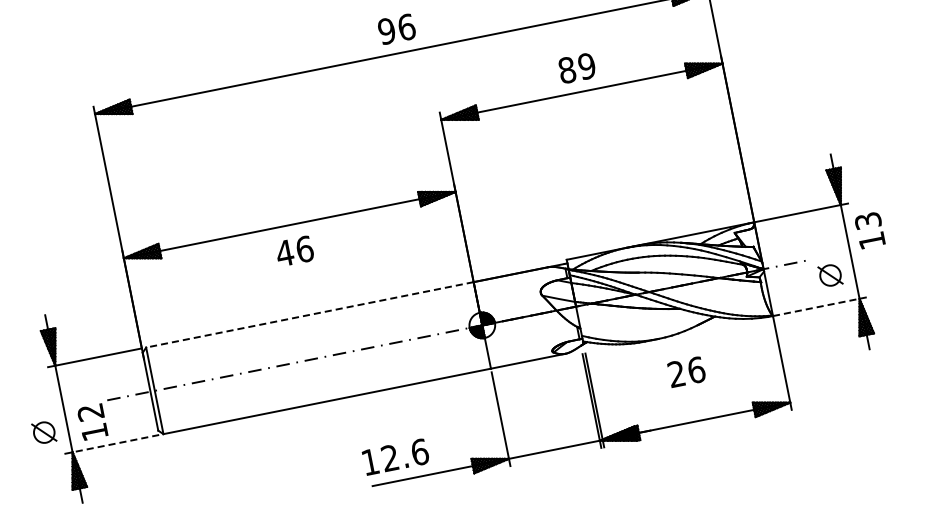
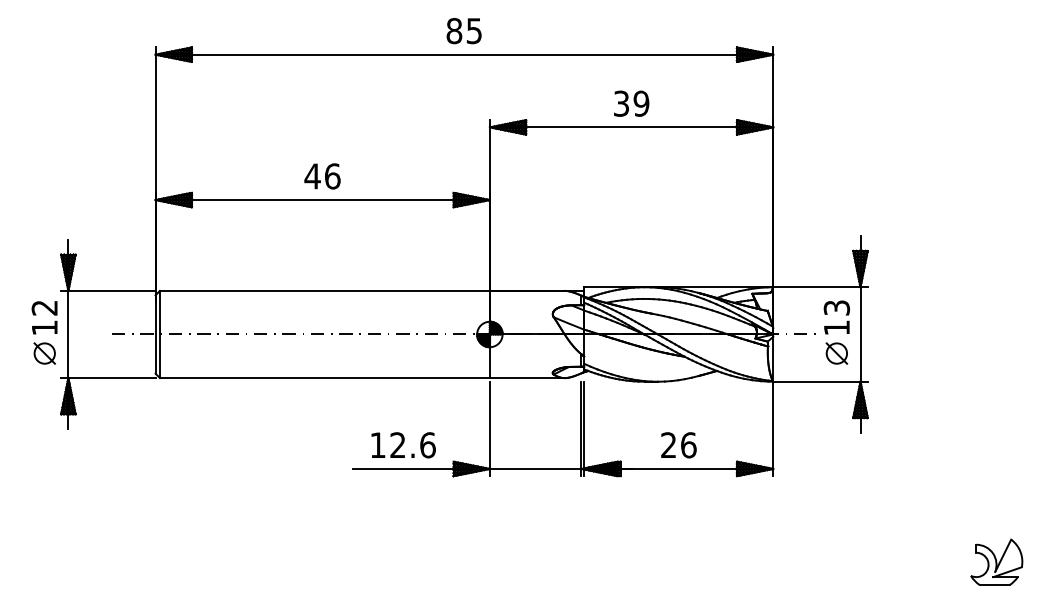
text: (397, 29) -> (464, 31), 96 -> 85
text: (567, 70) -> (621, 103), 89 -> 39
text: (869, 230) -> (836, 317), moved
text: (294, 251) -> (322, 176), moved
line: (820, 306) -> (821, 381), dashed -> solid
line: (309, 314) -> (324, 290), dashed -> solid
text: (686, 372) -> (678, 445), moved
text: (92, 421) -> (44, 317), moved
line: (116, 443) -> (112, 378), dashed -> solid
text: (395, 457) -> (403, 445), moved

